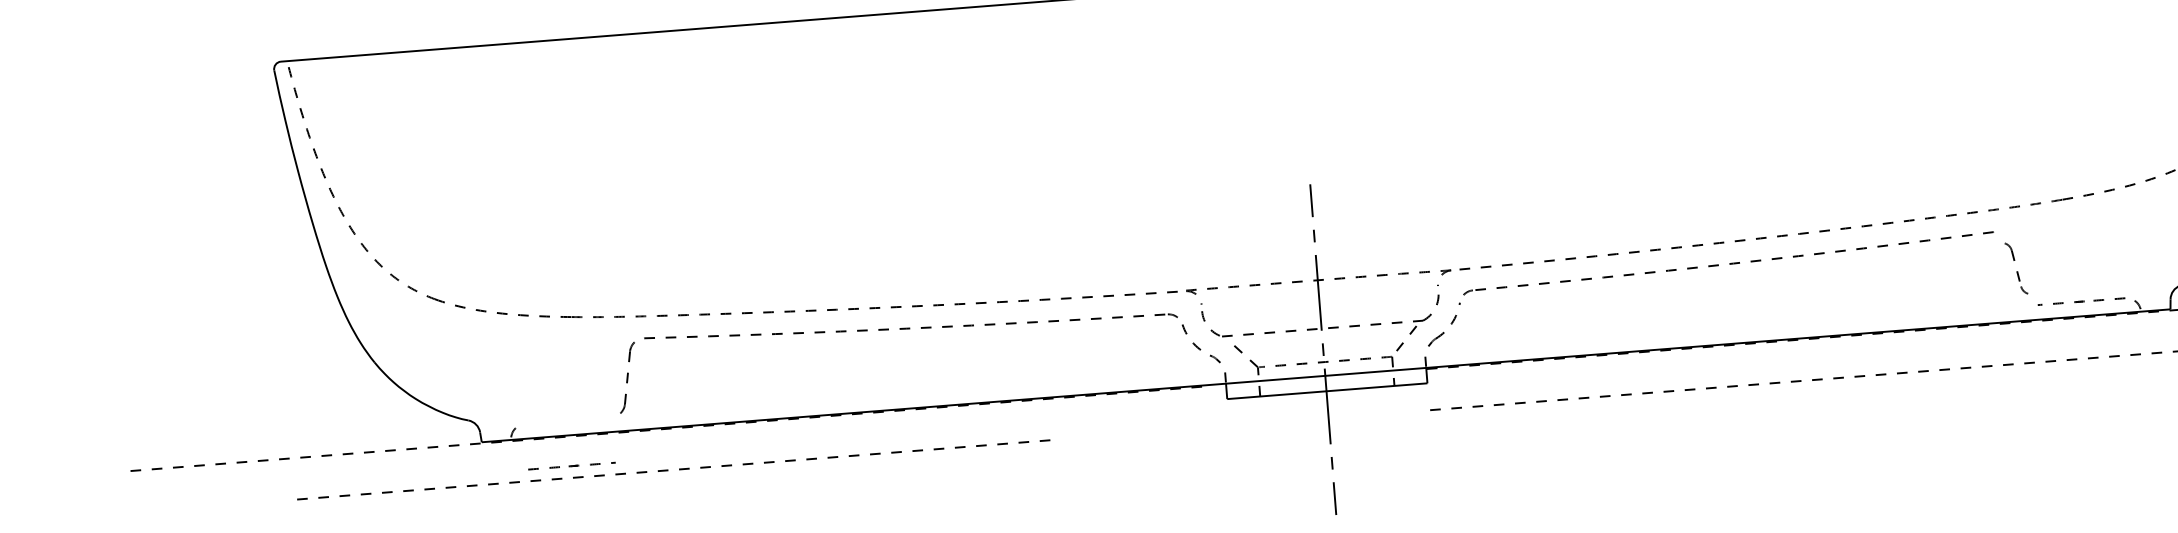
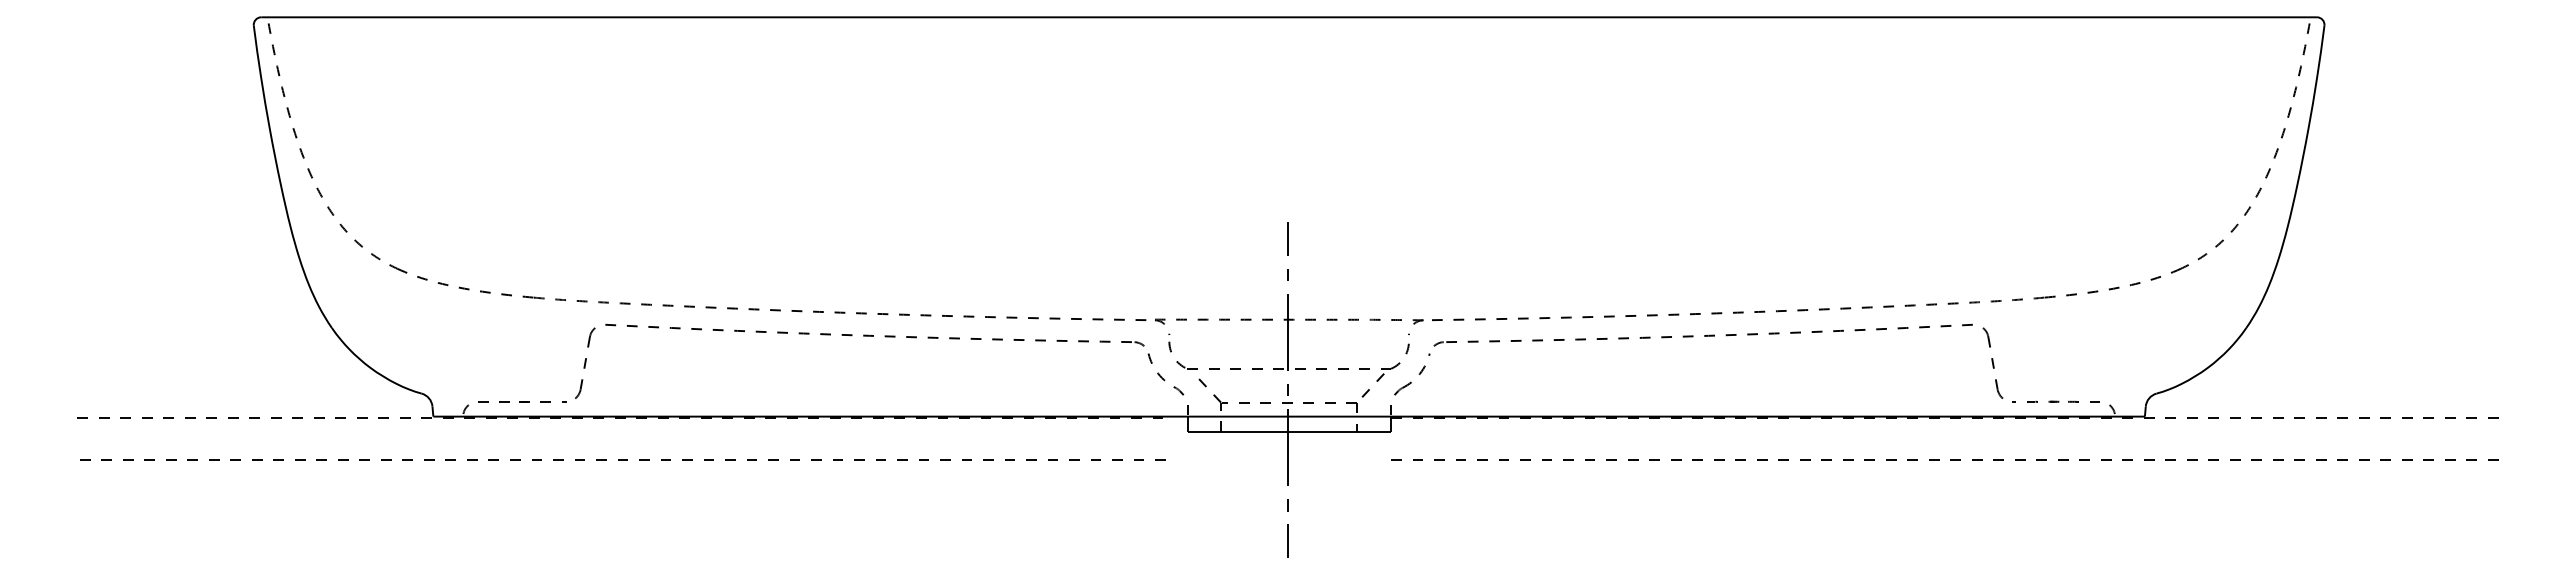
part: (2015, 268) -> (1992, 363), size x1.43
part: (572, 465) -> (522, 401), moved
part: (671, 469) -> (622, 459), size x1.43

